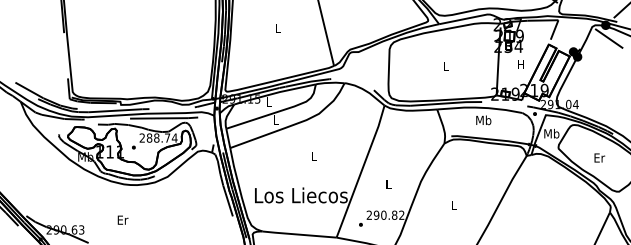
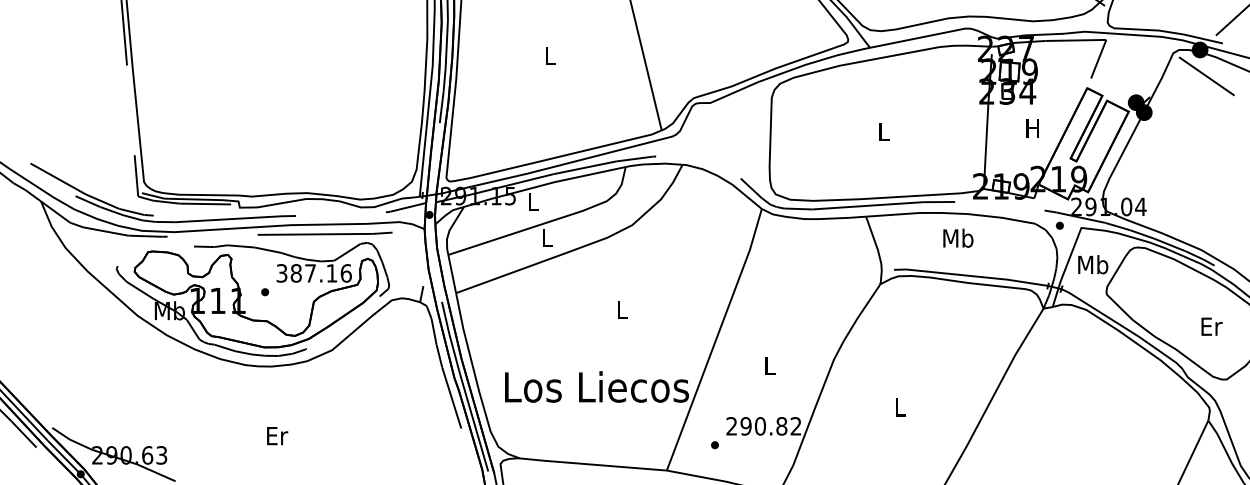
text: (158, 137) -> (313, 272), 288.74 -> 387.16
text: (599, 157) -> (1211, 325), moved
text: (122, 219) -> (276, 434), moved

